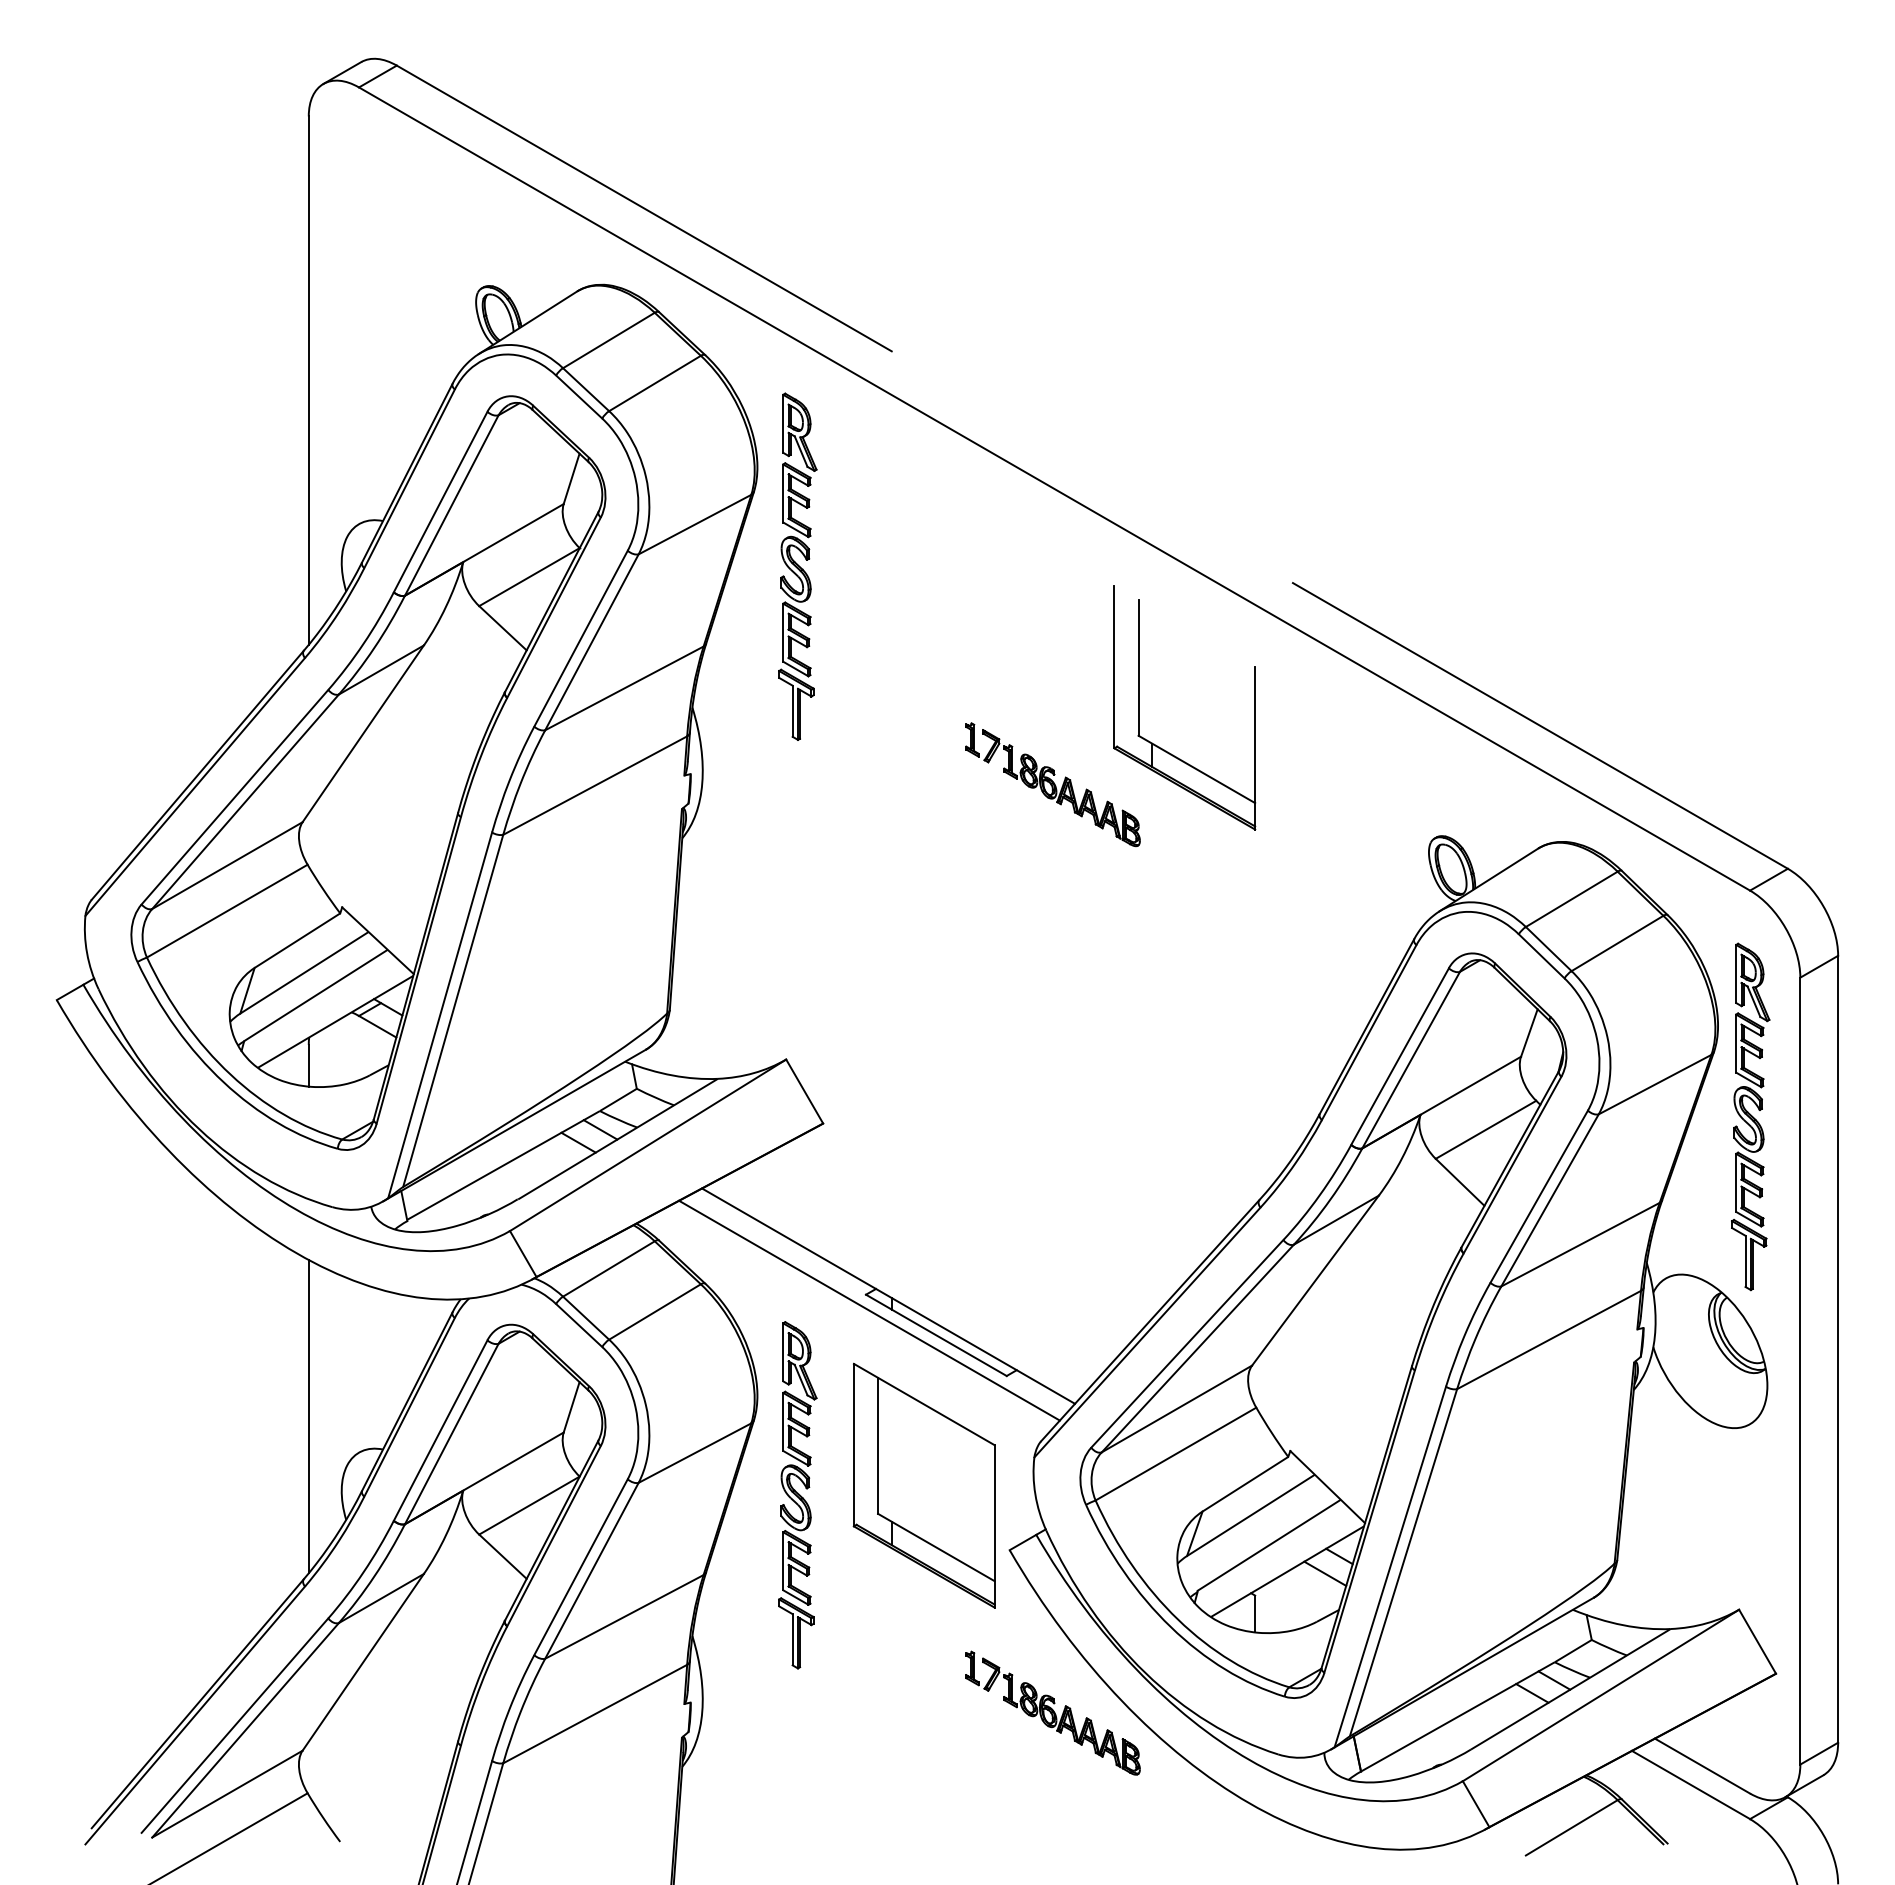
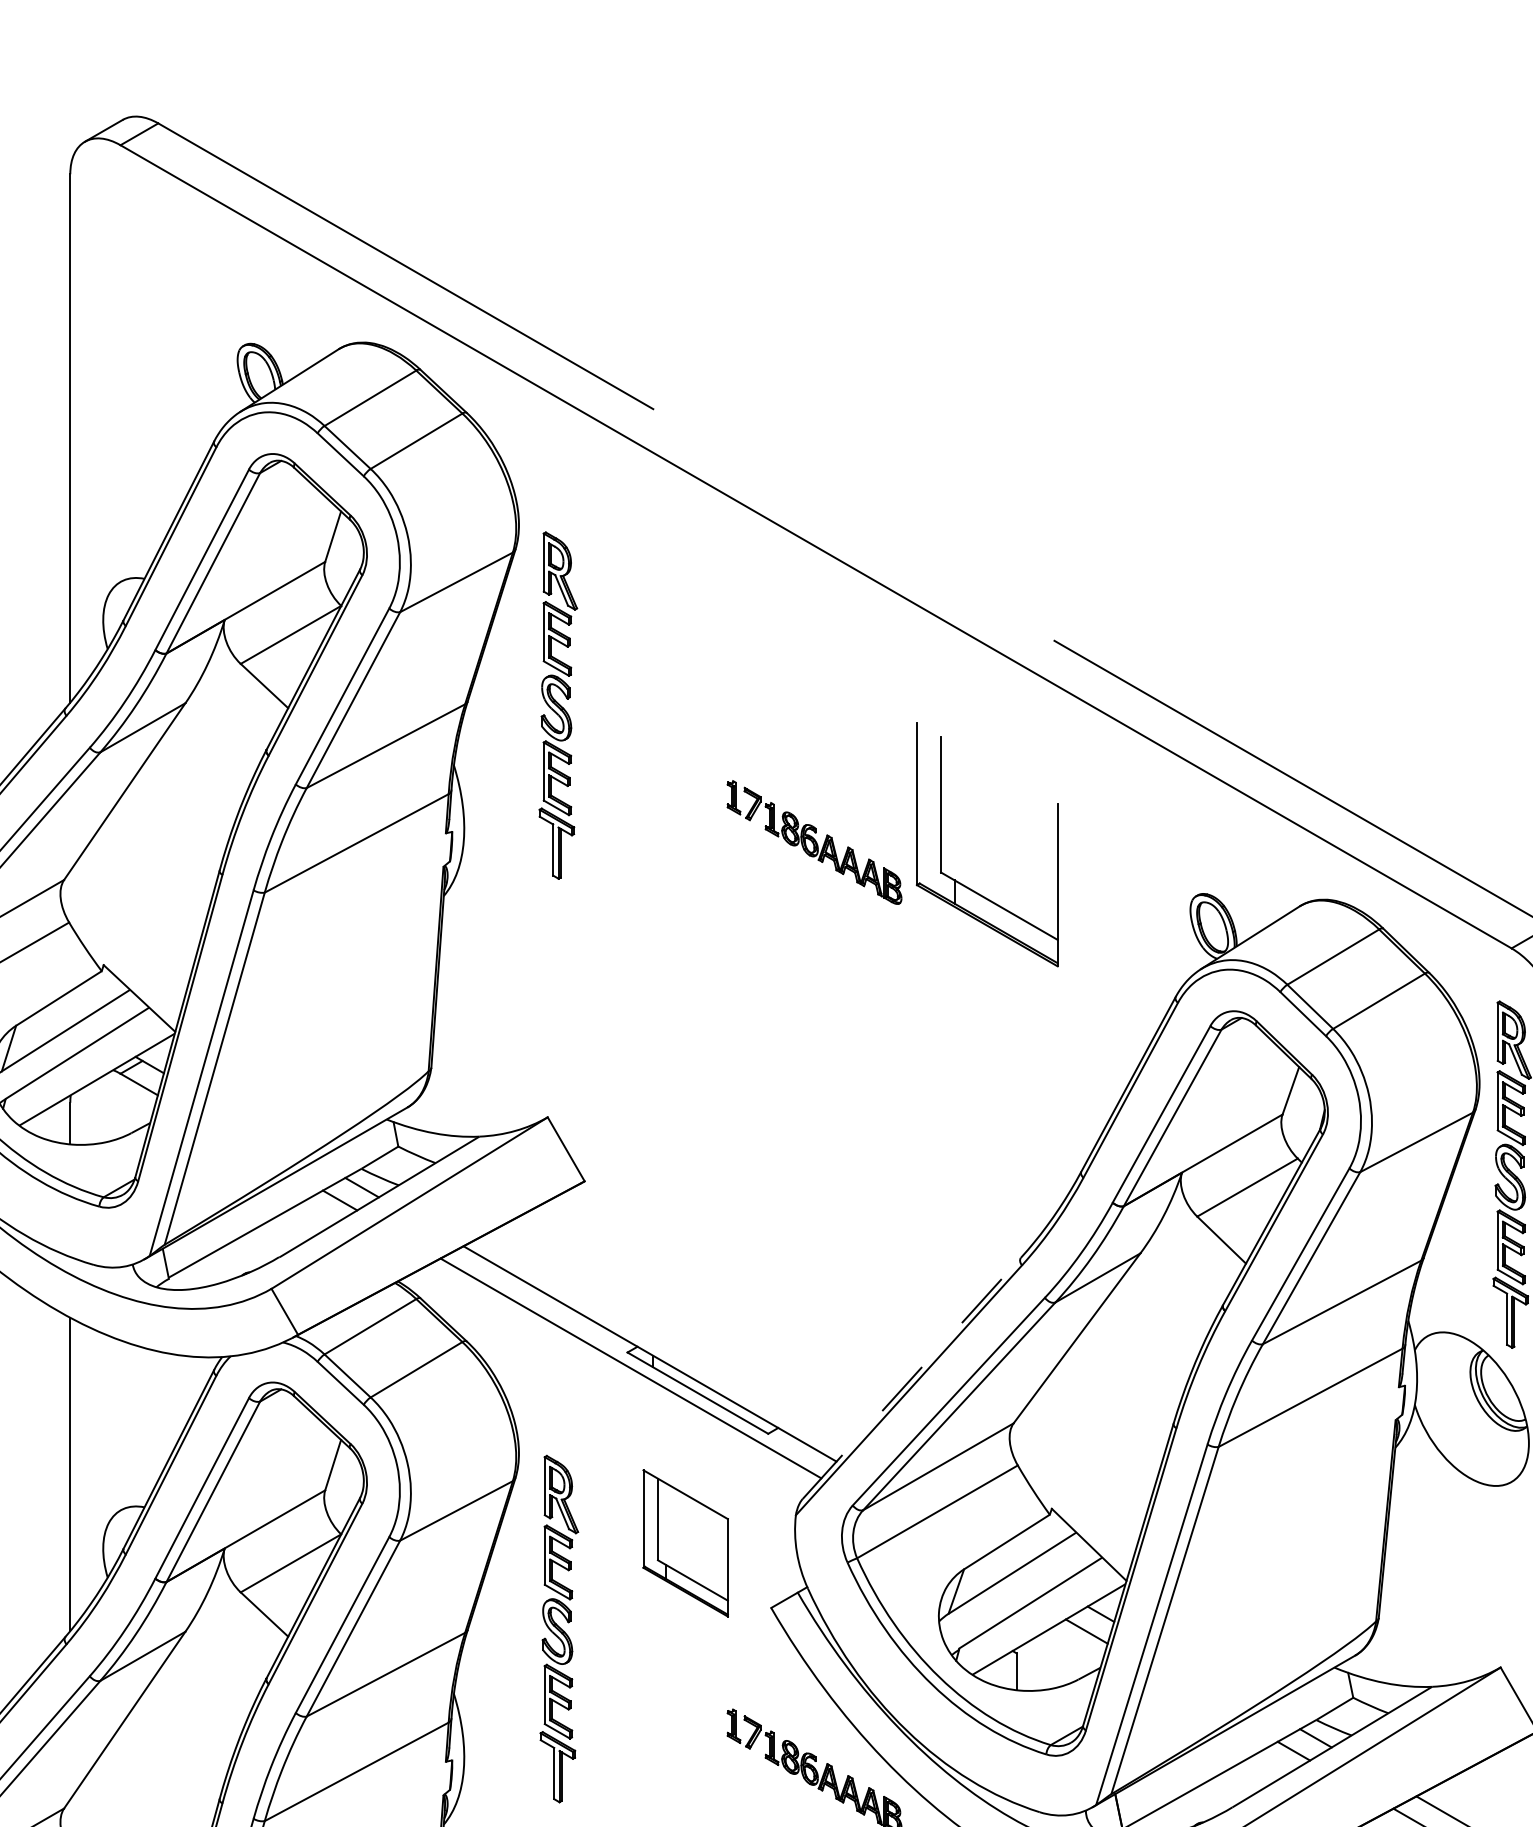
part: (797, 566) -> (558, 705), moved
part: (1139, 707) -> (942, 844), moved
line: (1150, 1320) -> (912, 1378), solid -> dashed
part: (923, 1485) -> (685, 1543), size x0.6
part: (797, 1495) -> (559, 1629), moved

